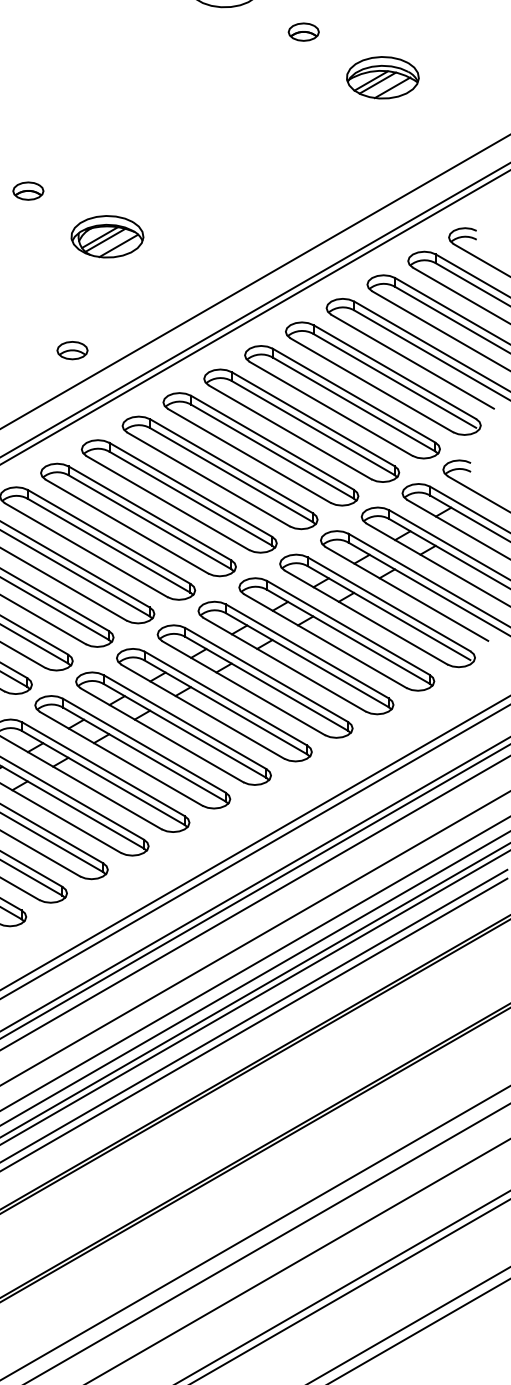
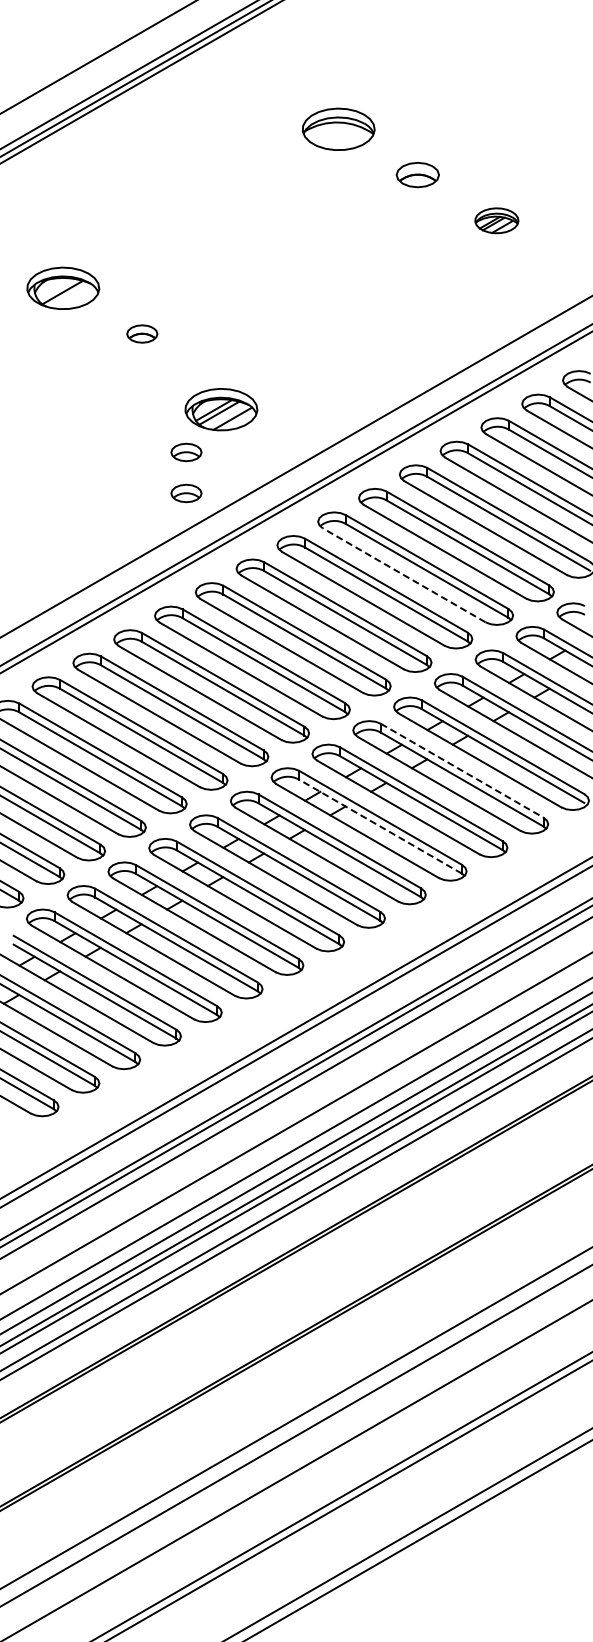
part: (303, 31) -> (417, 174), size x1.4
part: (382, 77) -> (496, 220), size x0.6
part: (107, 236) -> (221, 409), moved
part: (72, 309) -> (186, 452), added
line: (290, 432) -> (404, 575), solid -> dashed
line: (348, 627) -> (462, 770), solid -> dashed
line: (266, 683) -> (380, 826), solid -> dashed

